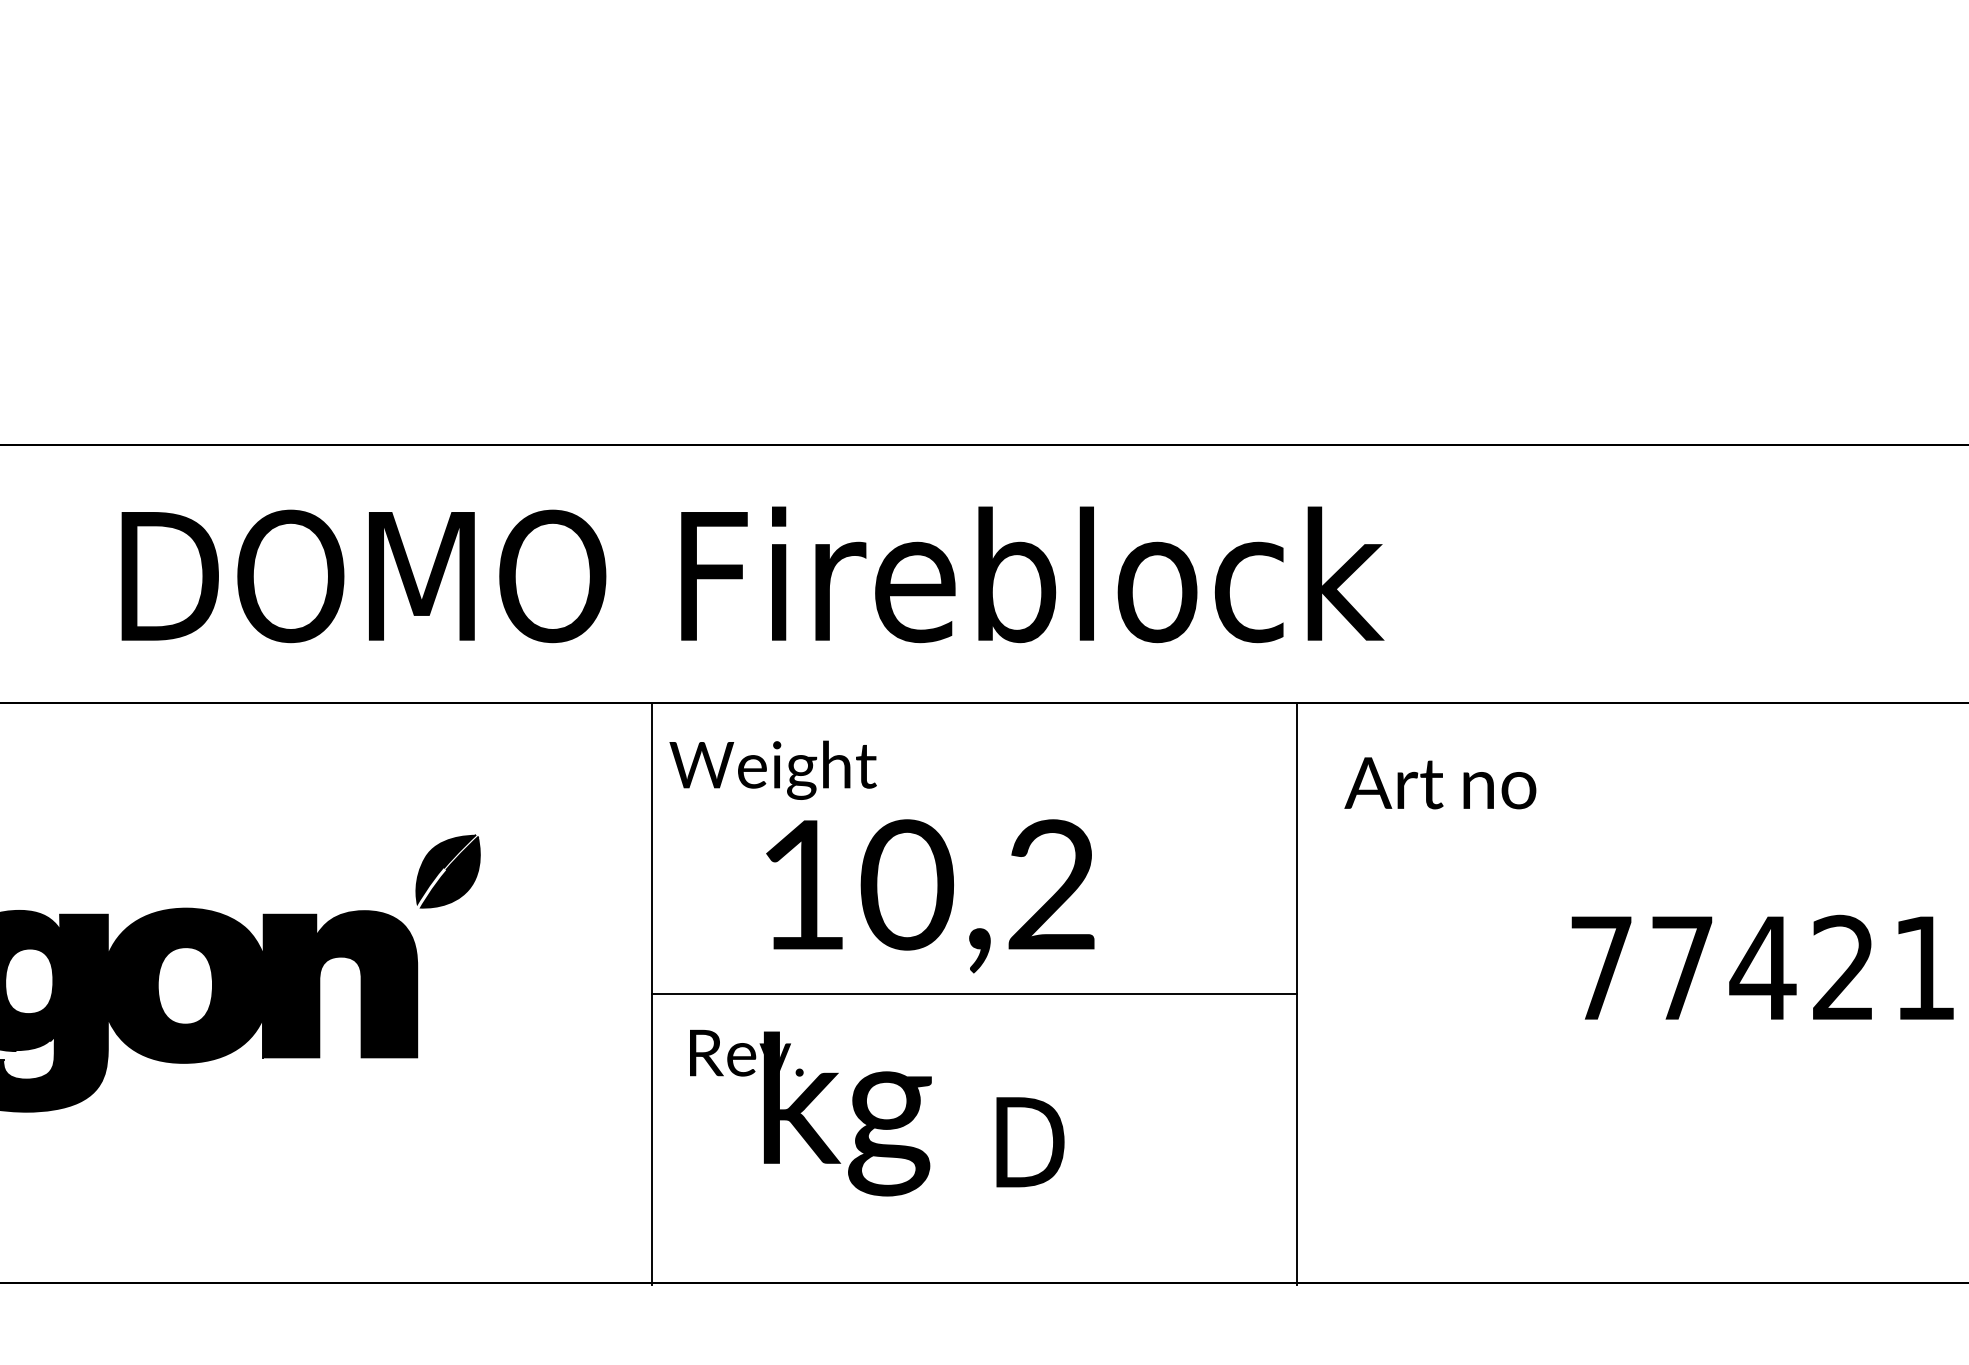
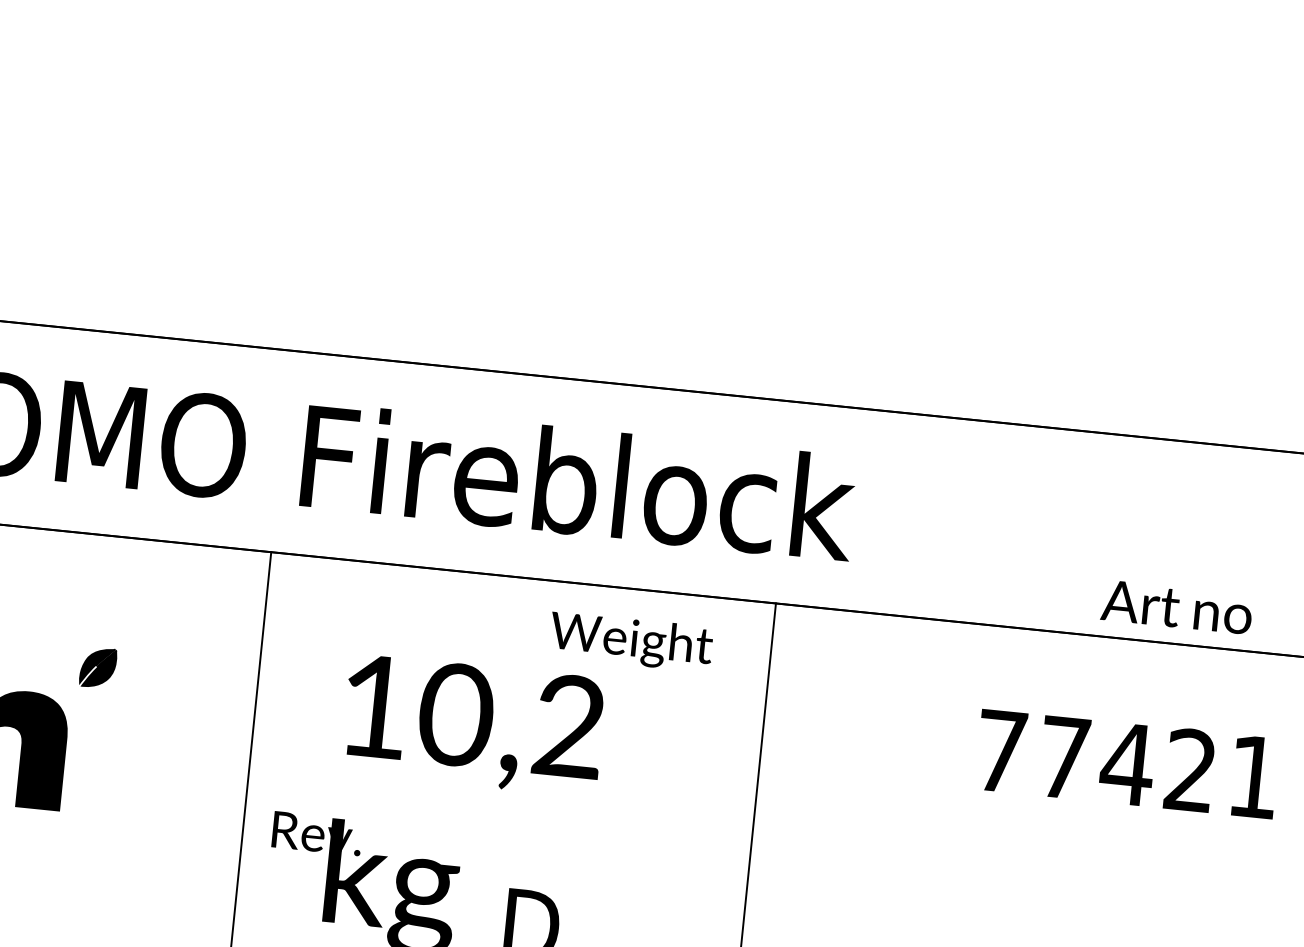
text: (772, 769) -> (630, 641), moved
text: (1440, 783) -> (1177, 607), moved
part: (447, 871) -> (97, 667), size x0.7
text: (1762, 966) -> (1127, 762), moved
line: (974, 994) -> (500, 805), removed

